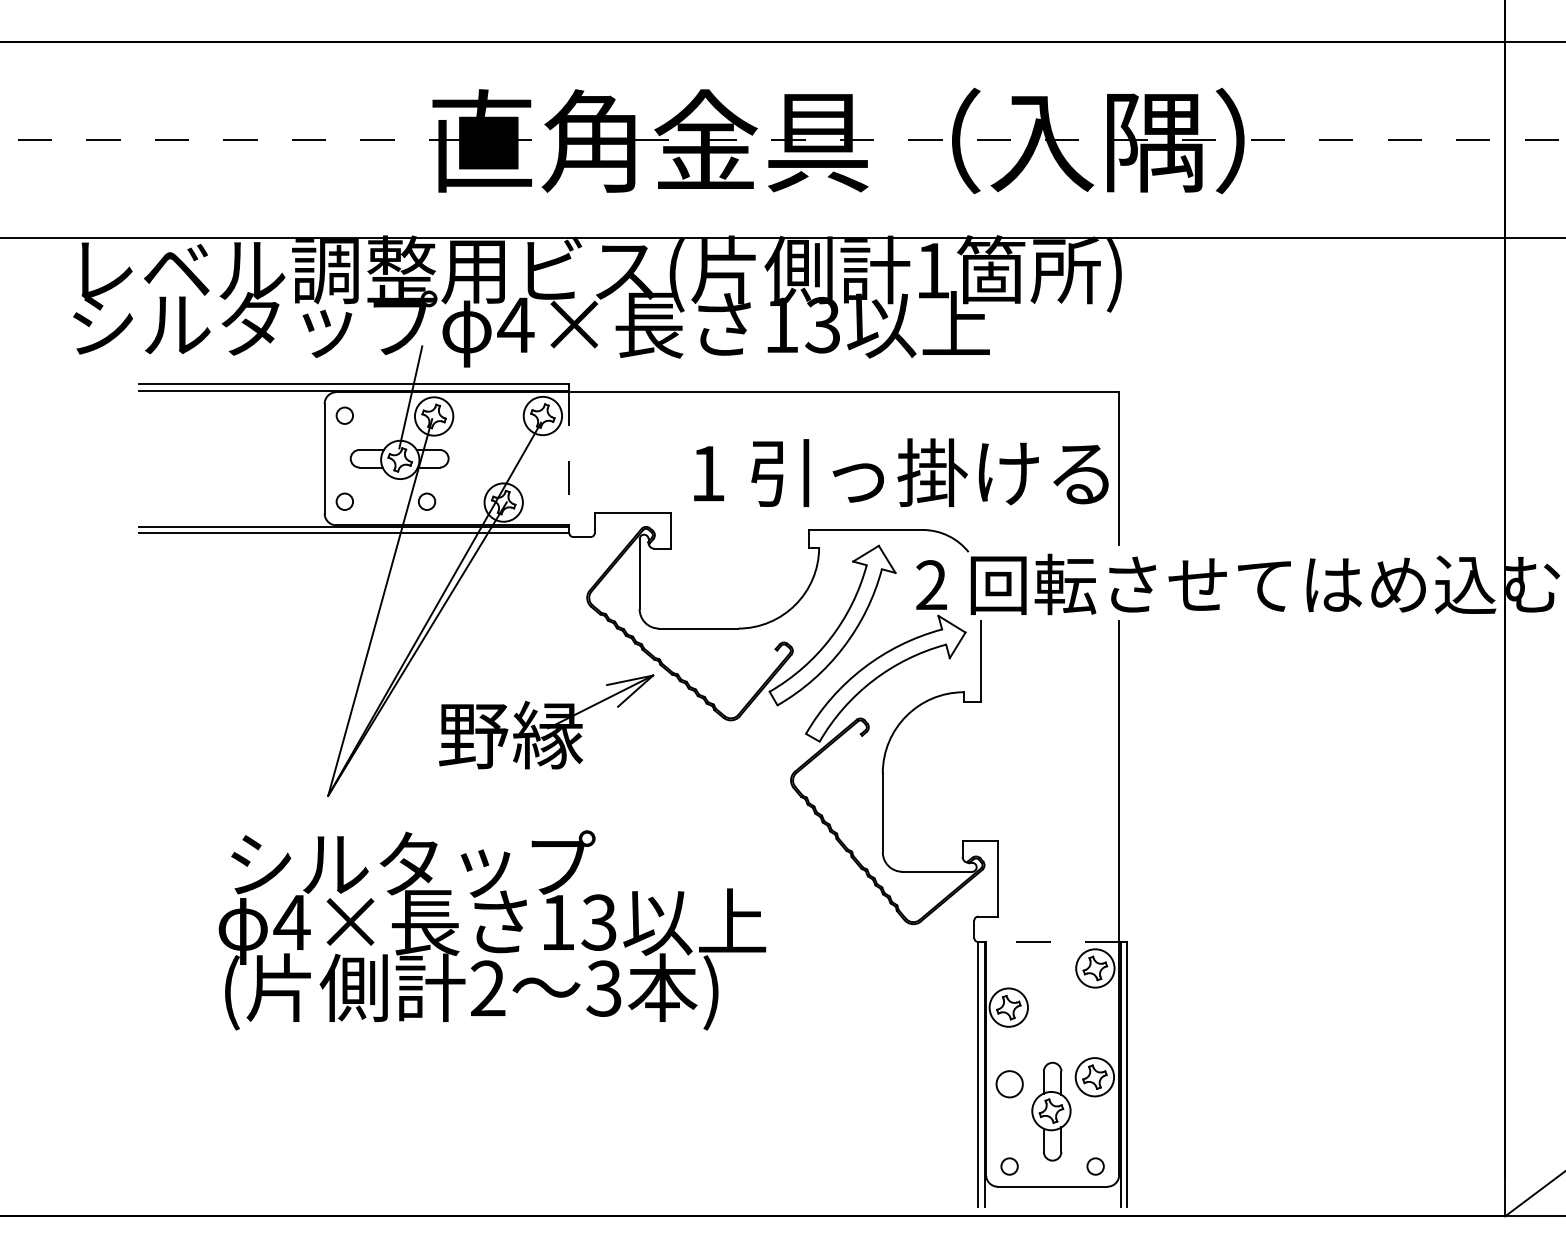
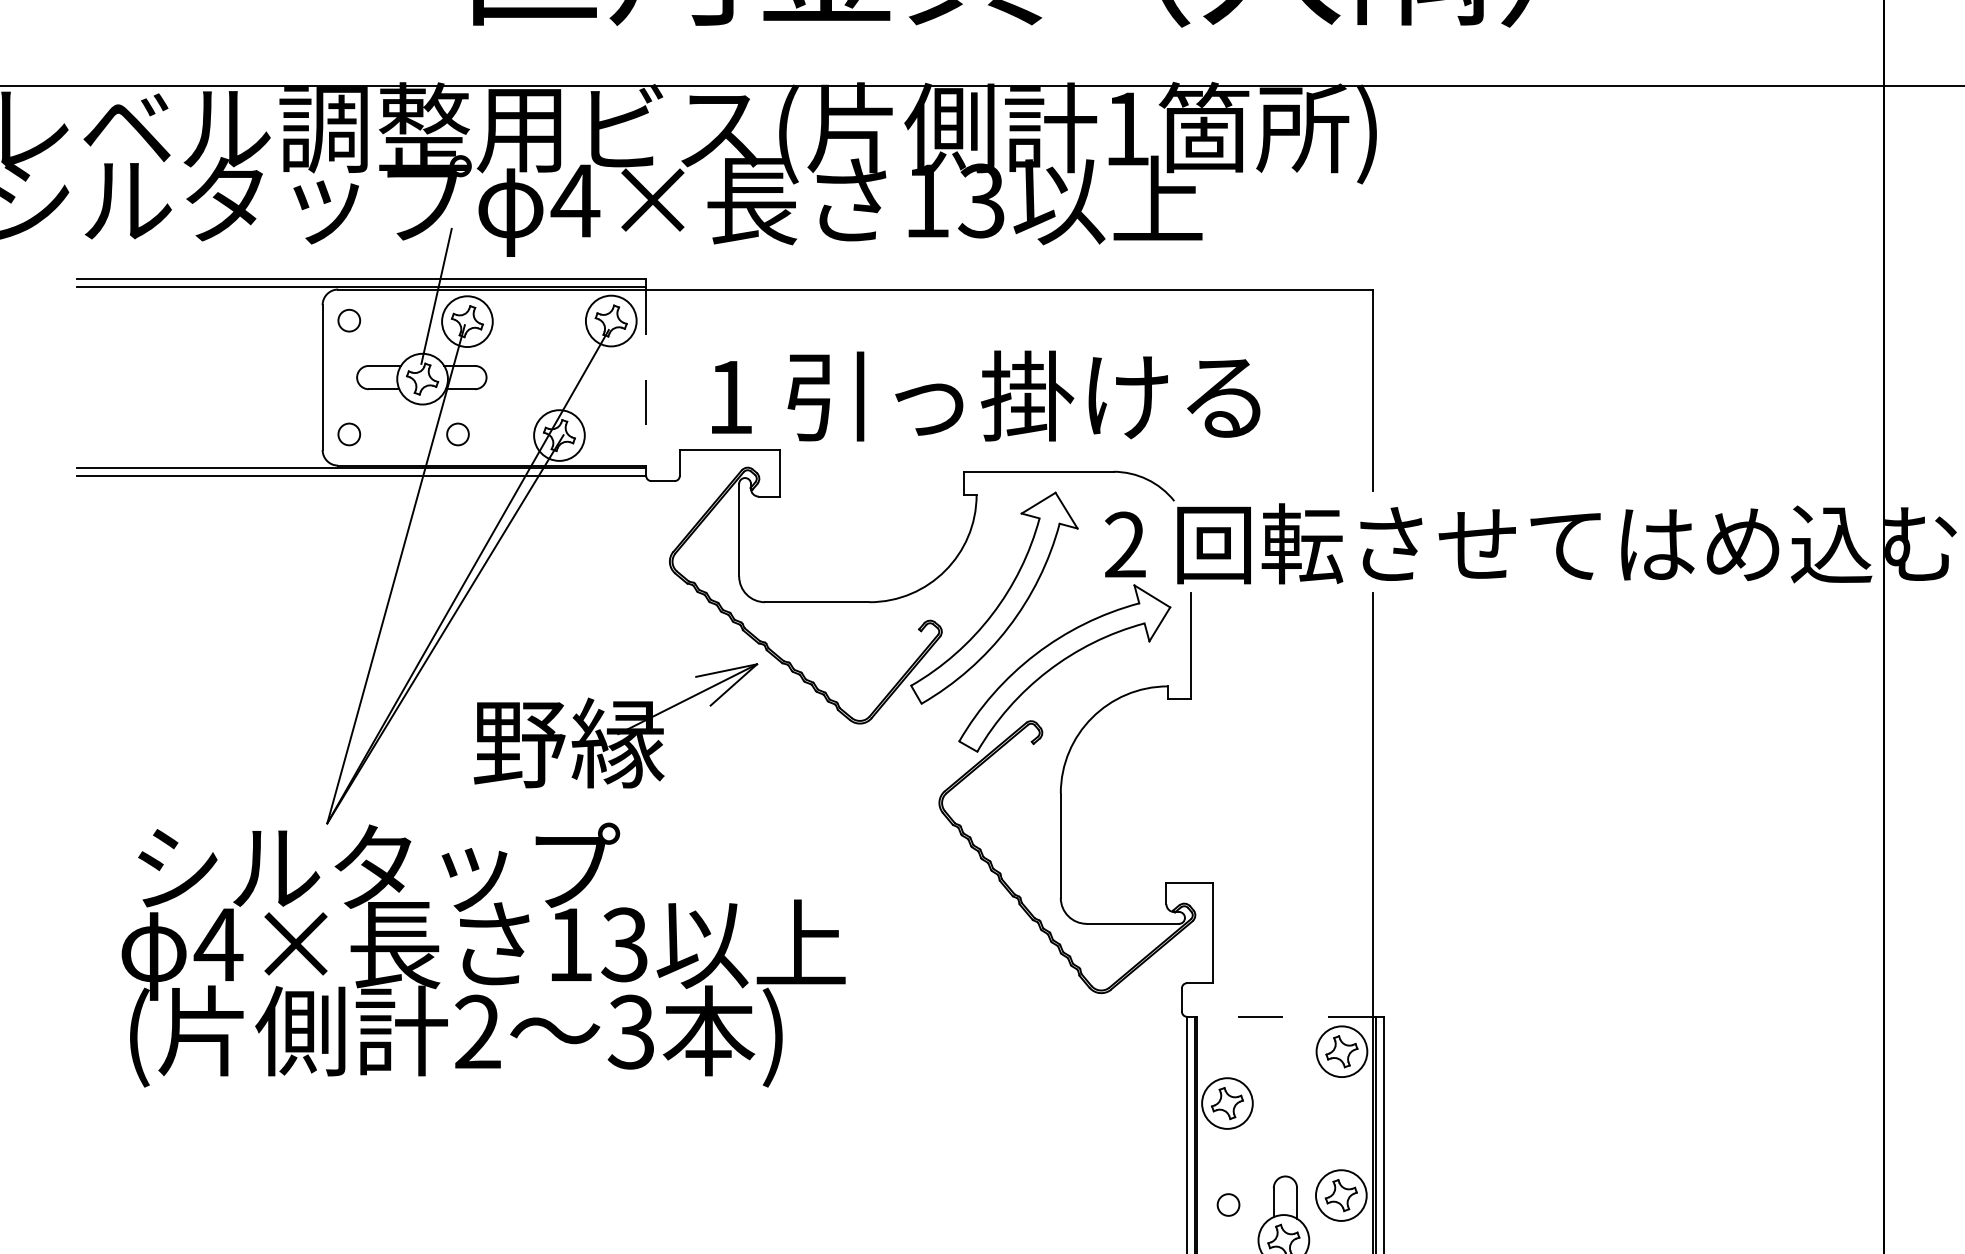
text: (901, 472) -> (986, 395), moved
text: (492, 930) -> (483, 955), moved
circle: (1009, 1084) -> (1228, 1205), size x0.62

